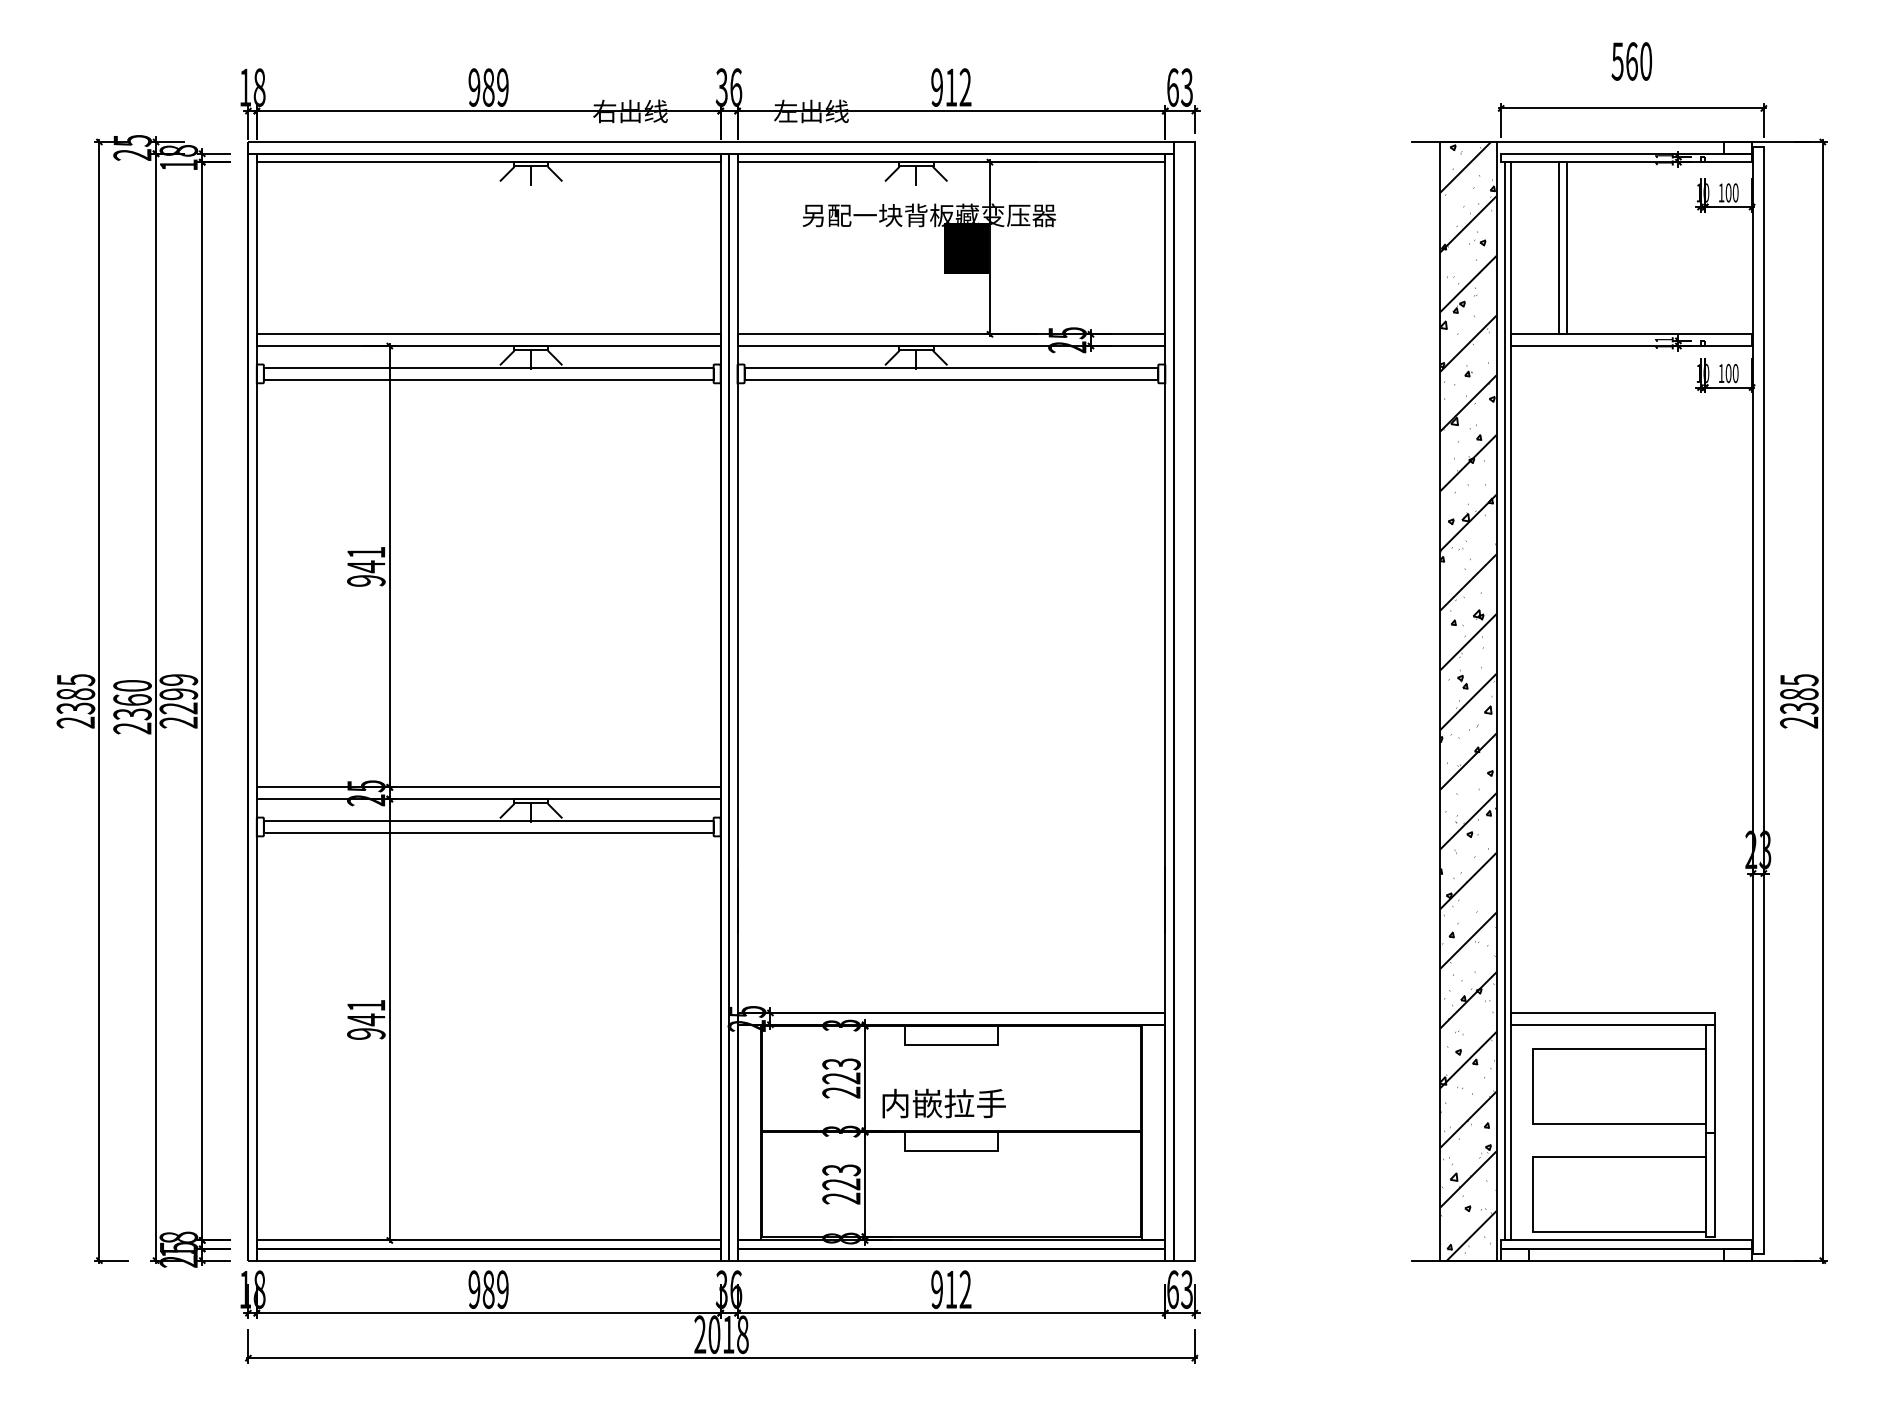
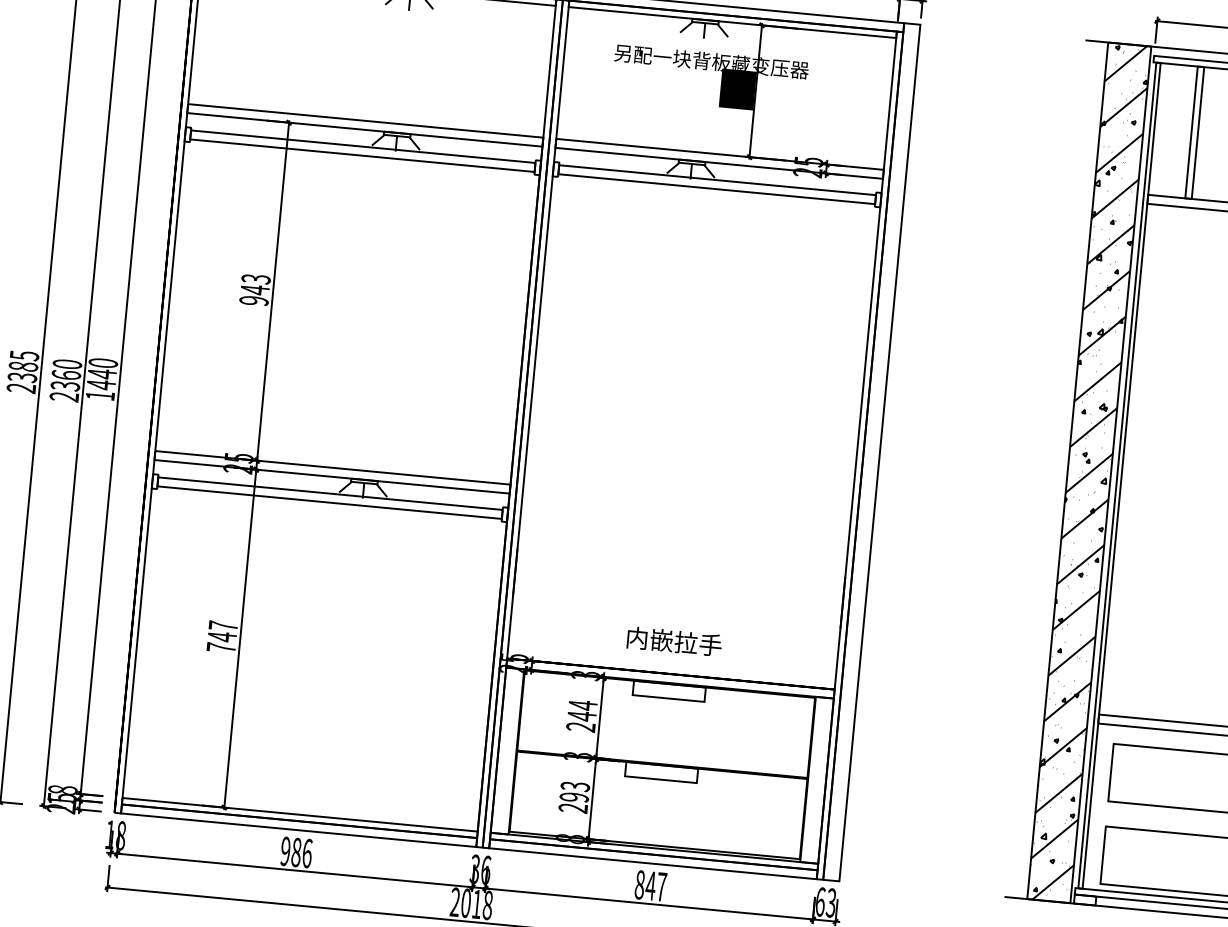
text: (366, 552) -> (256, 279), 941 -> 943
text: (178, 701) -> (101, 379), 2299 -> 1440
text: (366, 1019) -> (222, 636), 941 -> 747
text: (841, 1070) -> (582, 710), 223 -> 244
text: (943, 1103) -> (674, 641), moved
text: (841, 1184) -> (574, 797), 223 -> 293
text: (502, 1289) -> (307, 853), 989 -> 986
text: (951, 1289) -> (650, 885), 912 -> 847

